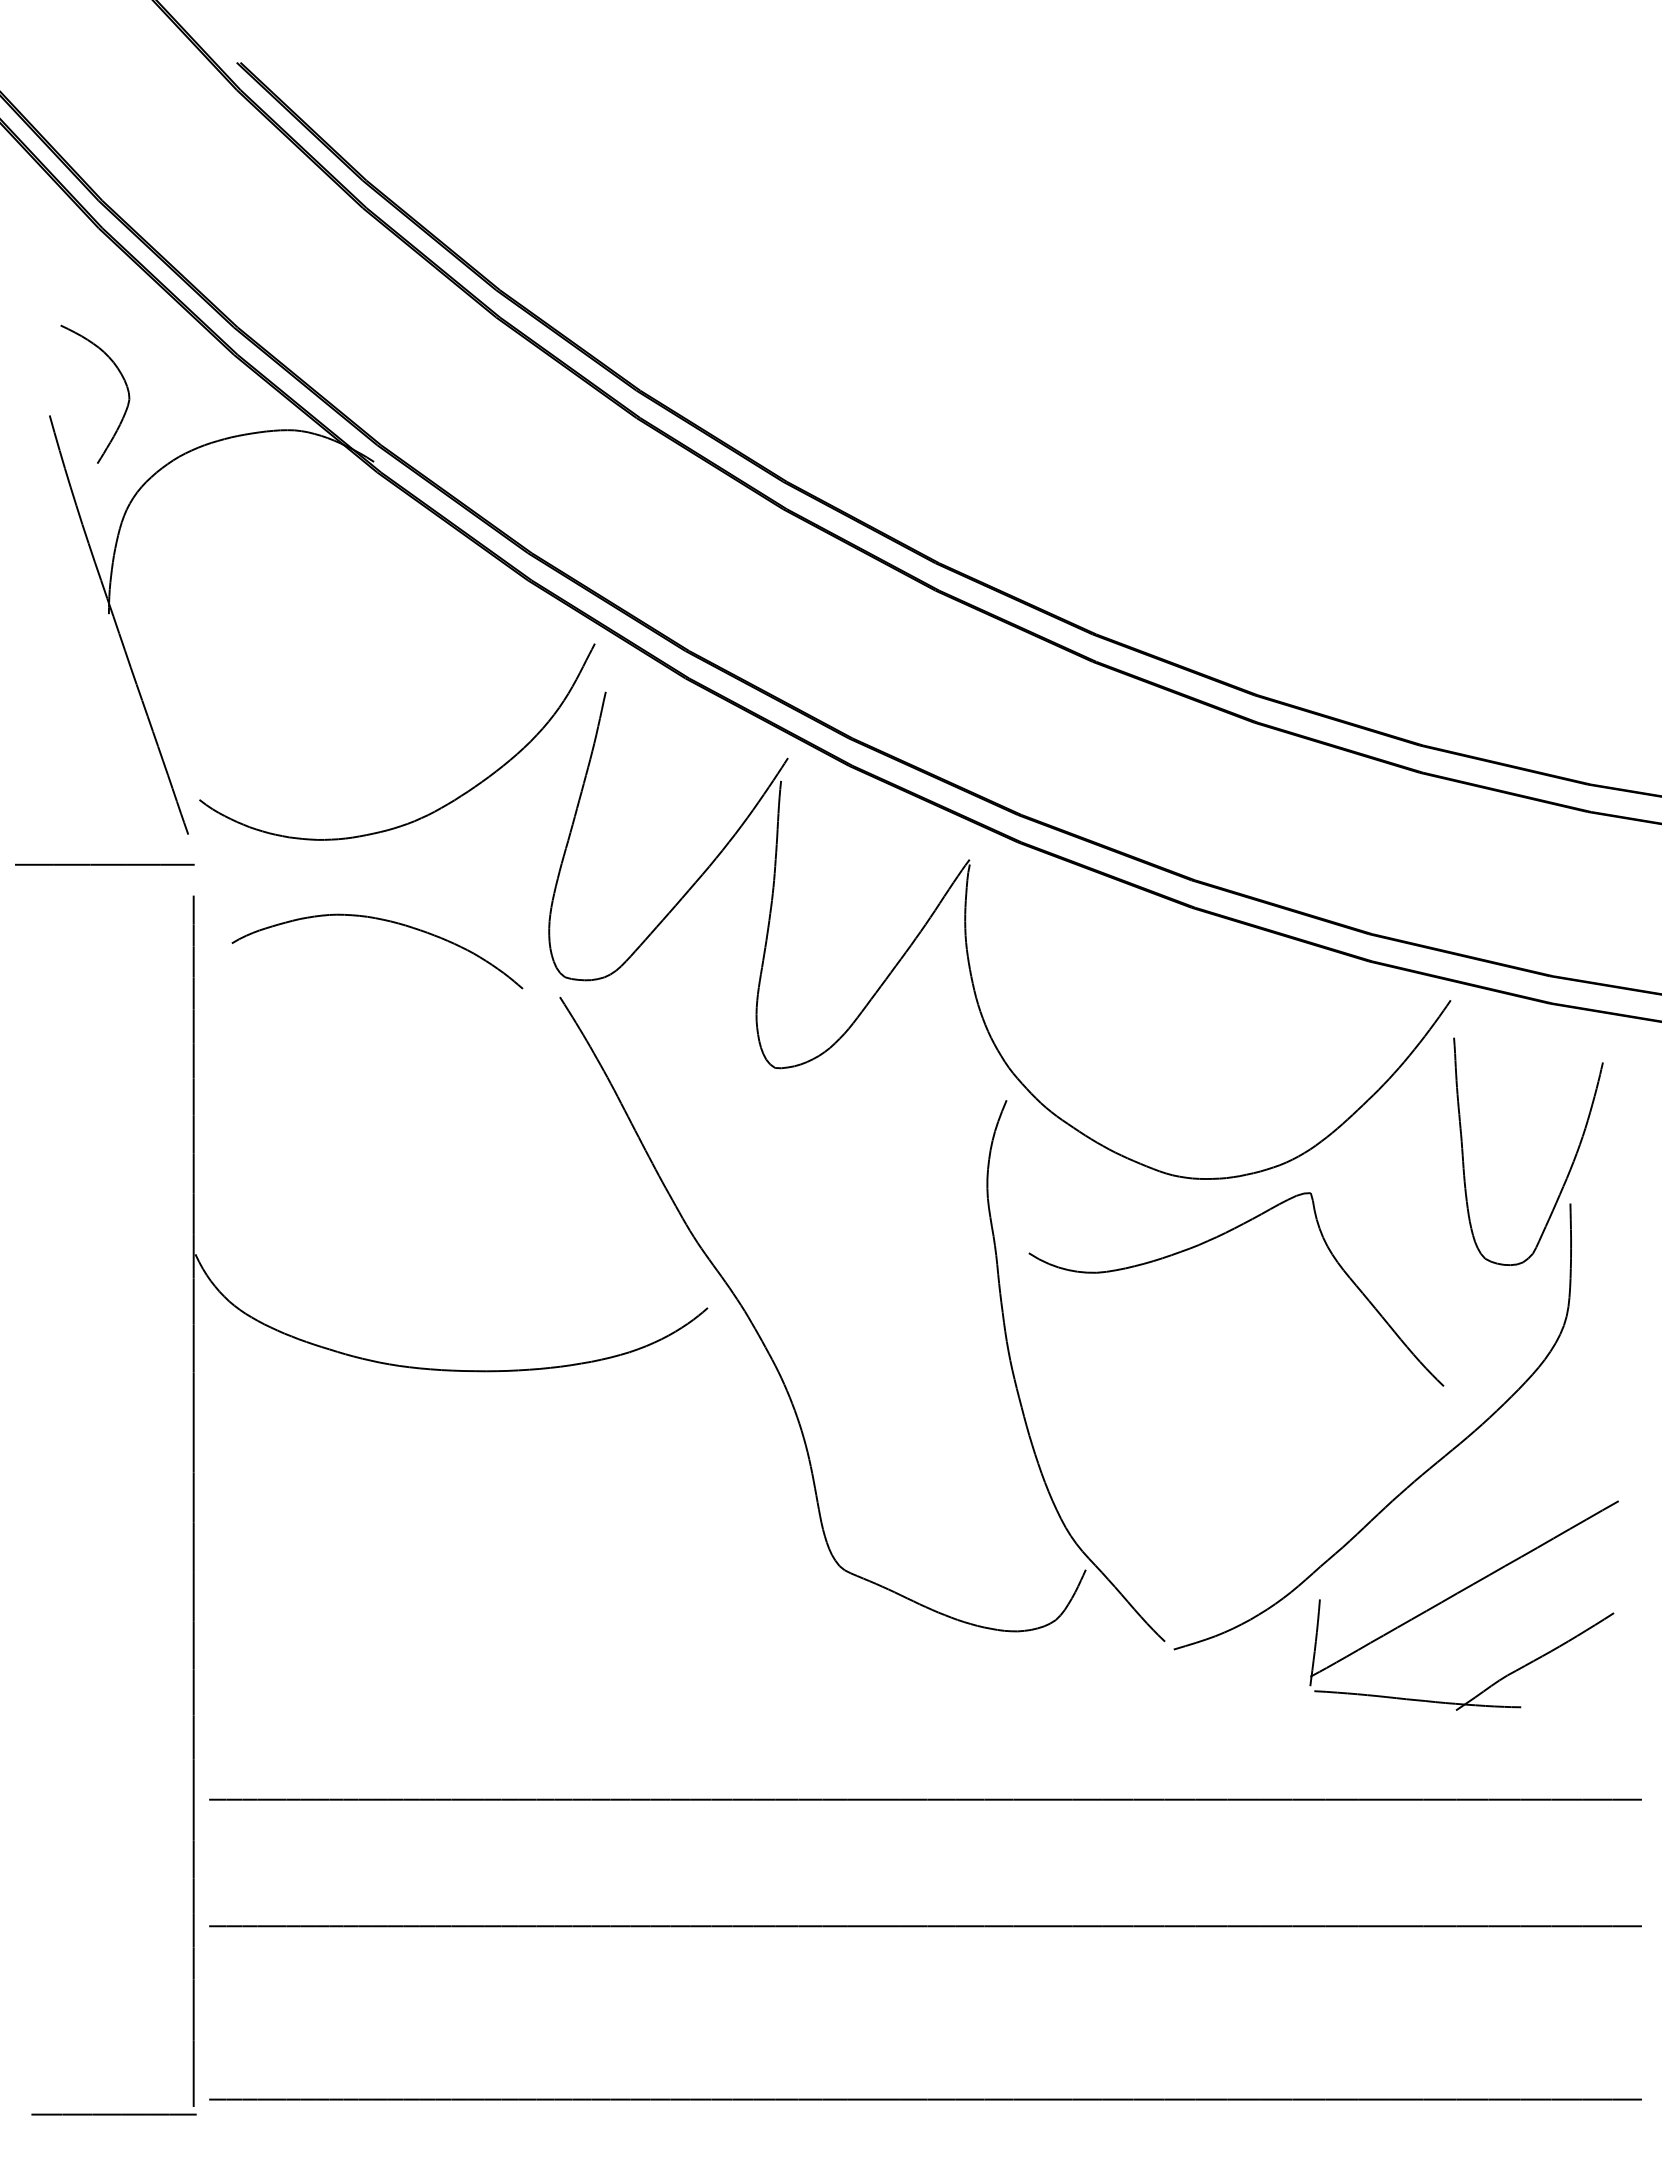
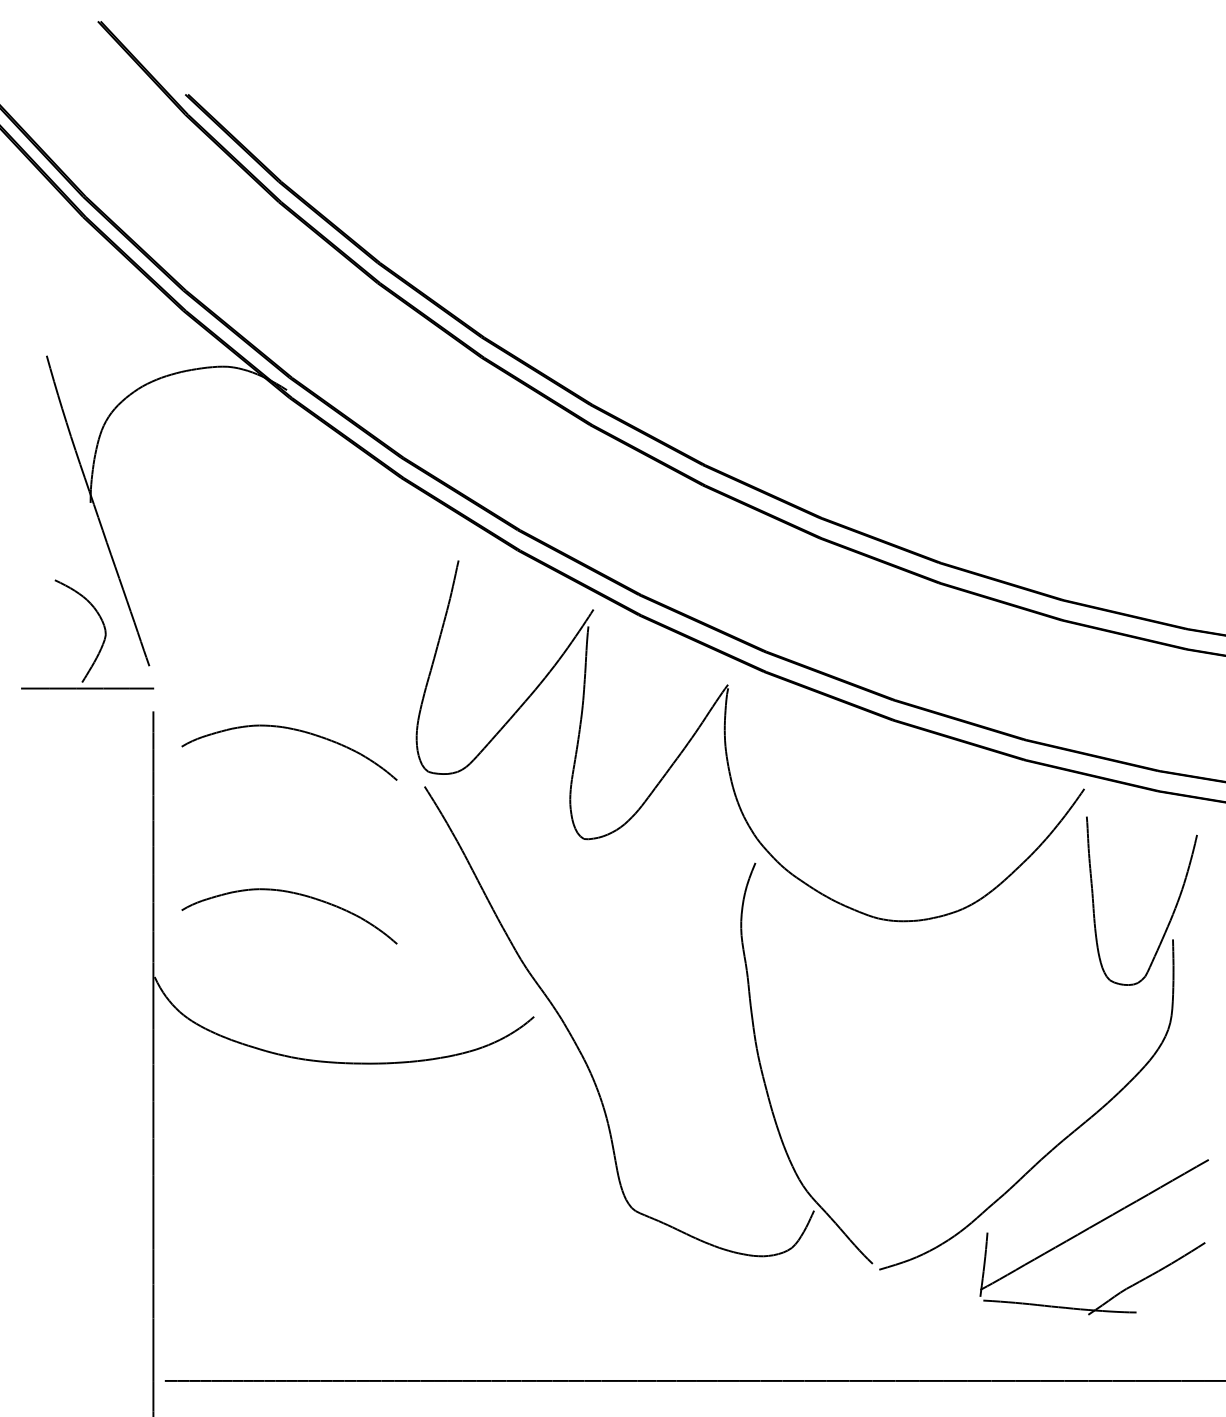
part: (123, 380) -> (101, 620), moved
part: (432, 811) -> (330, 649), removed
part: (385, 1142) -> (295, 894), added
part: (1214, 1239) -> (909, 966), removed

